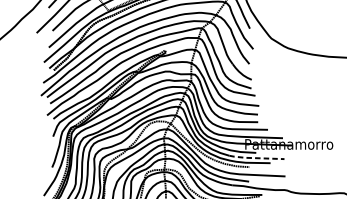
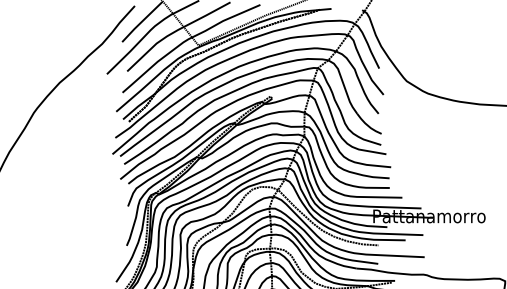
line: (255, 157) -> (386, 233), dashed -> solid

